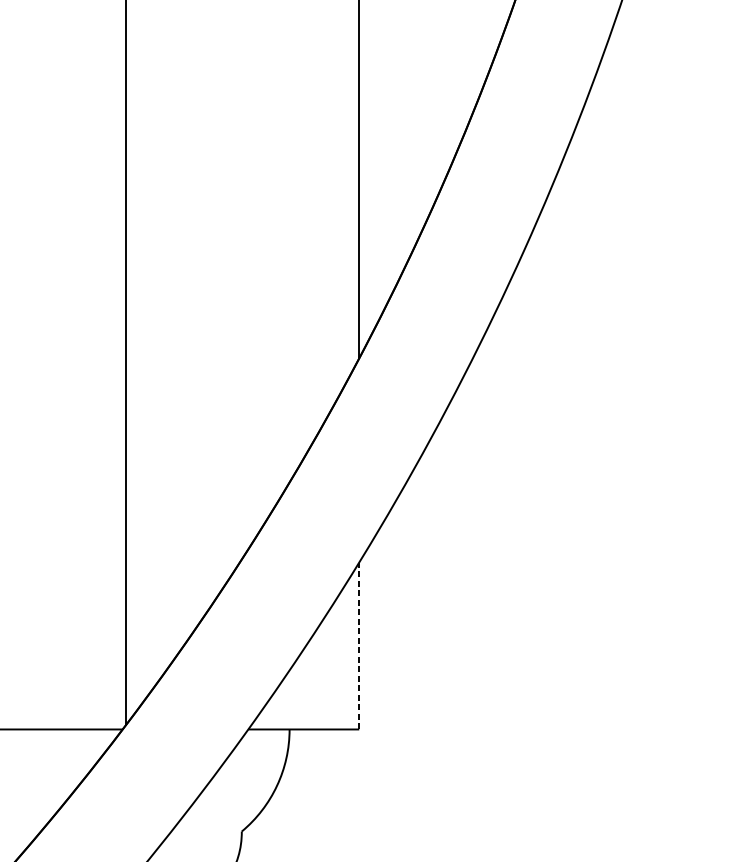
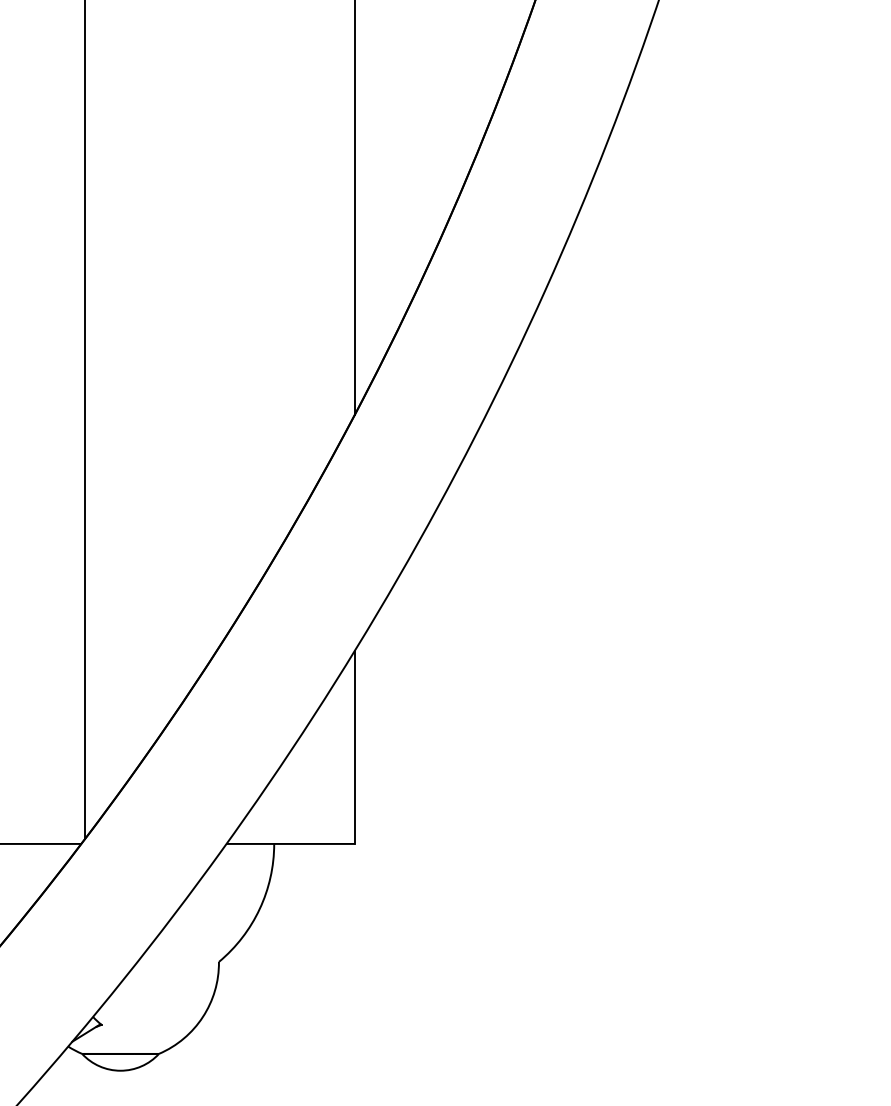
line: (359, 646) -> (354, 747), dashed -> solid

